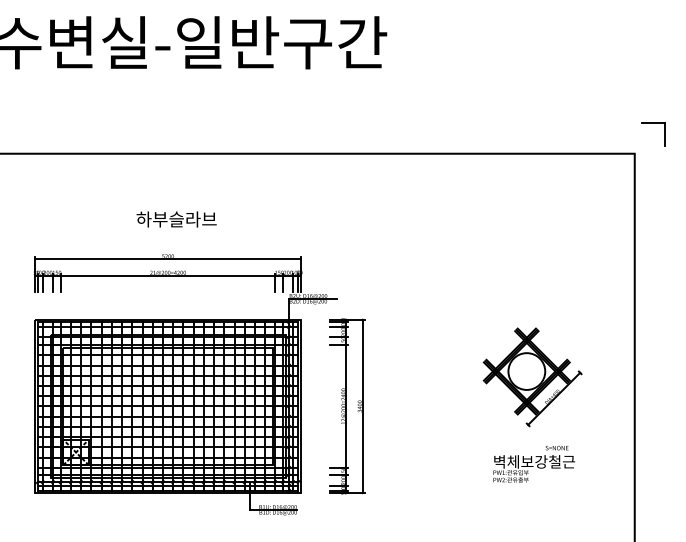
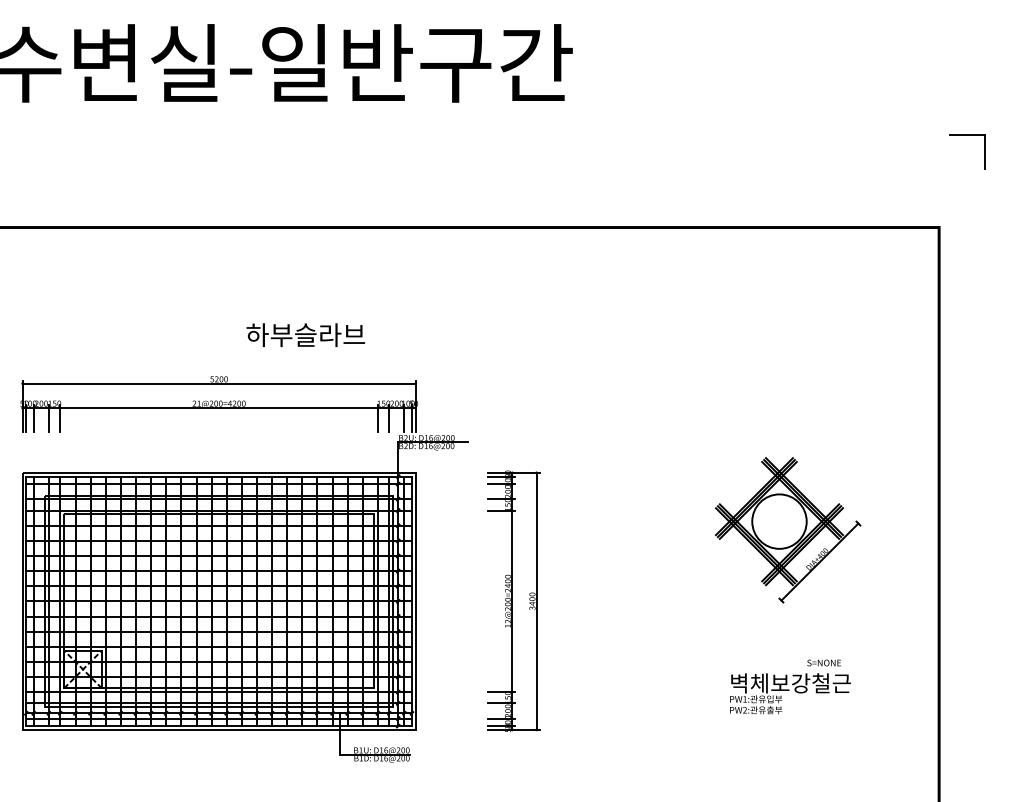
part: (653, 123) -> (966, 135), moved
text: (176, 219) -> (305, 335), moved
part: (532, 377) -> (787, 530), moved
part: (185, 384) -> (244, 568), moved

